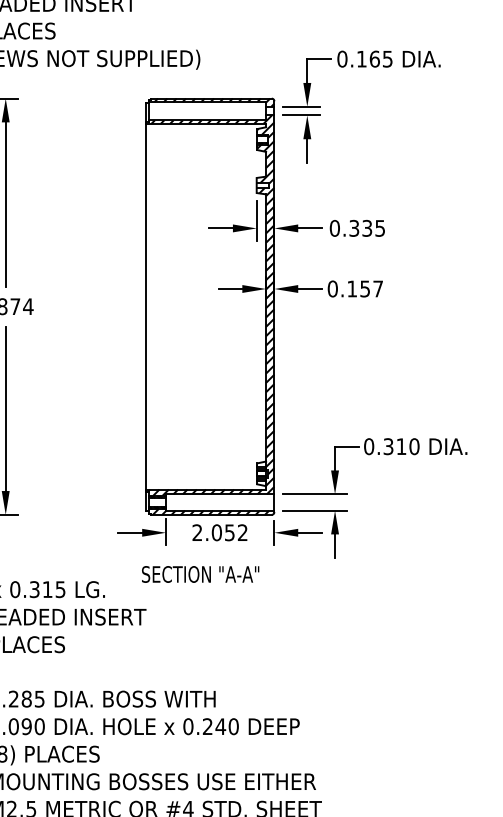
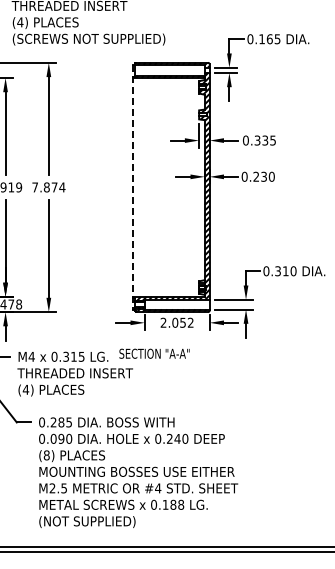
text: (364, 288) -> (263, 176), 0.157 -> 0.230
line: (145, 306) -> (132, 187), solid -> dashed
text: (200, 573) -> (154, 353), moved

